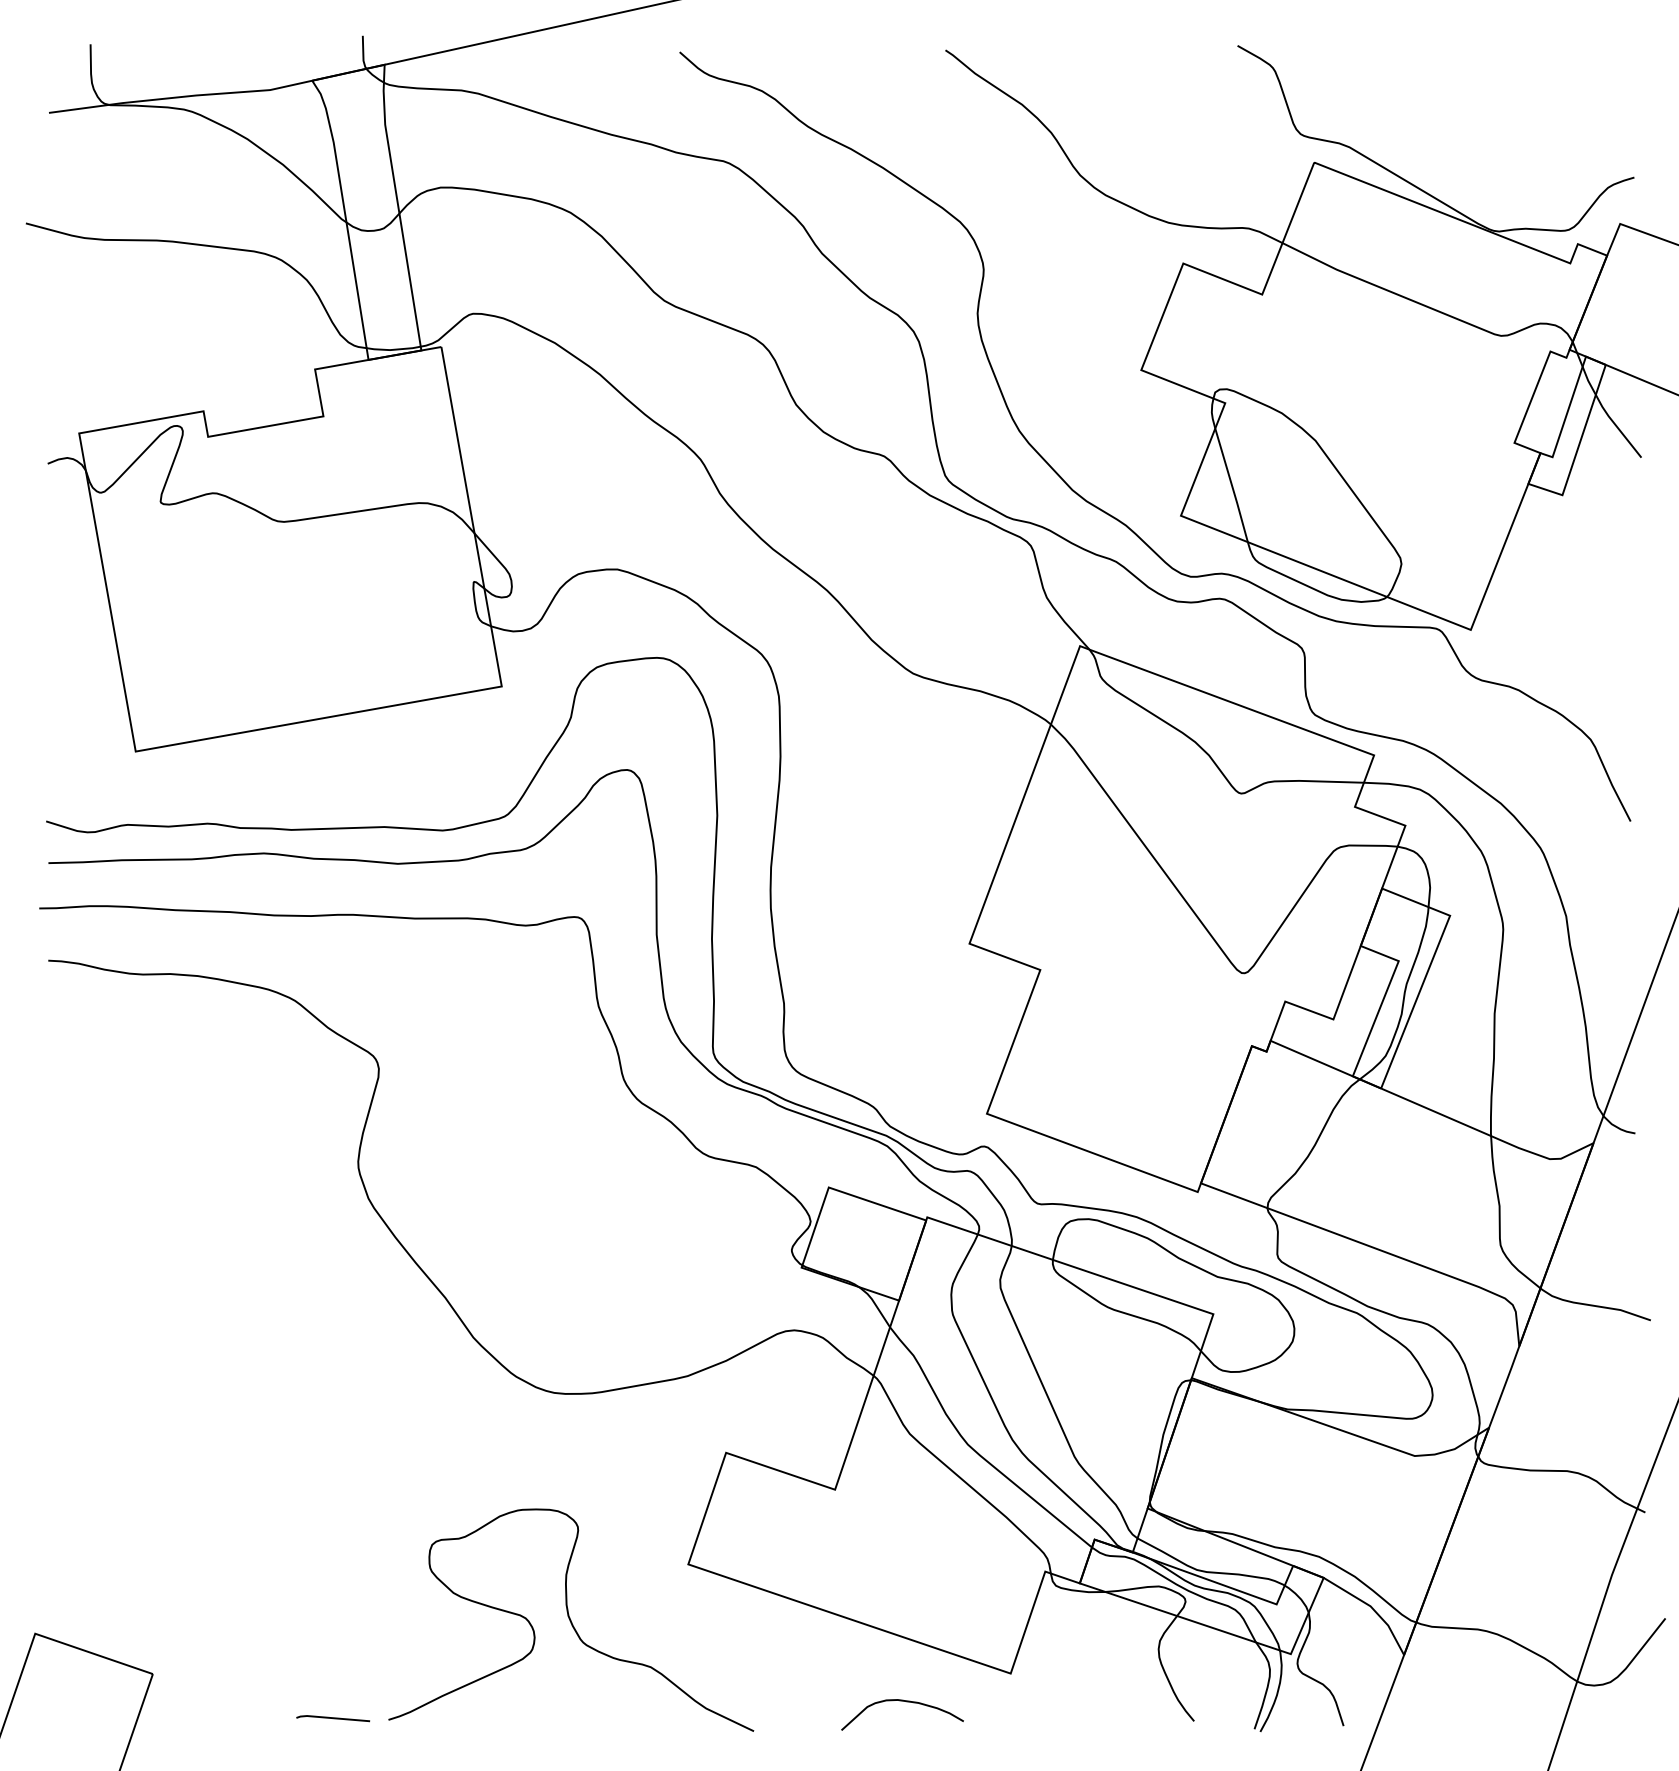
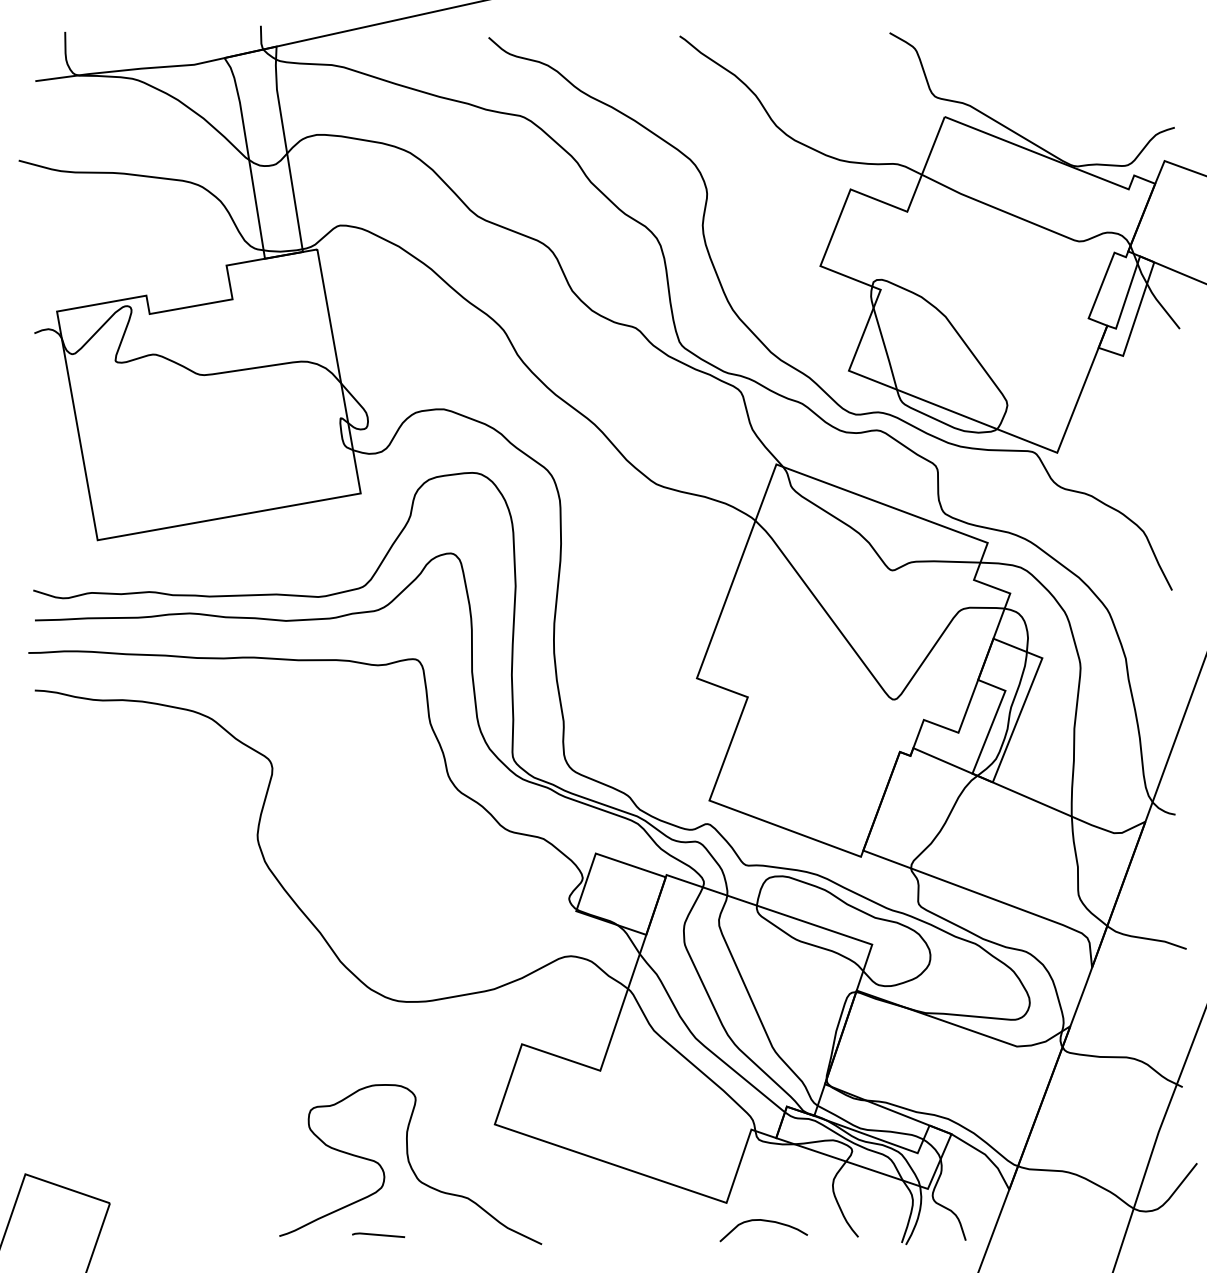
curve: (902, 1702) -> (763, 1221), moved
line: (333, 1718) -> (378, 1235), moved

